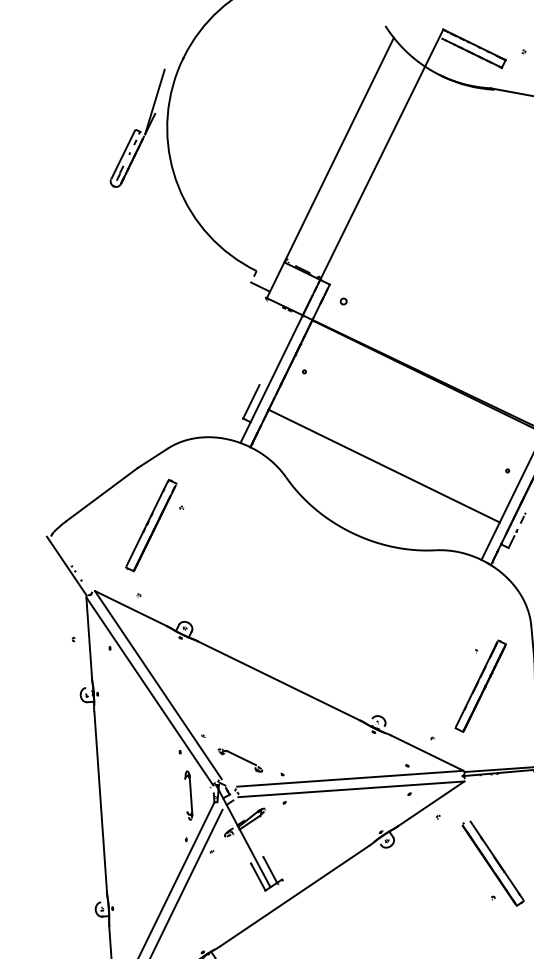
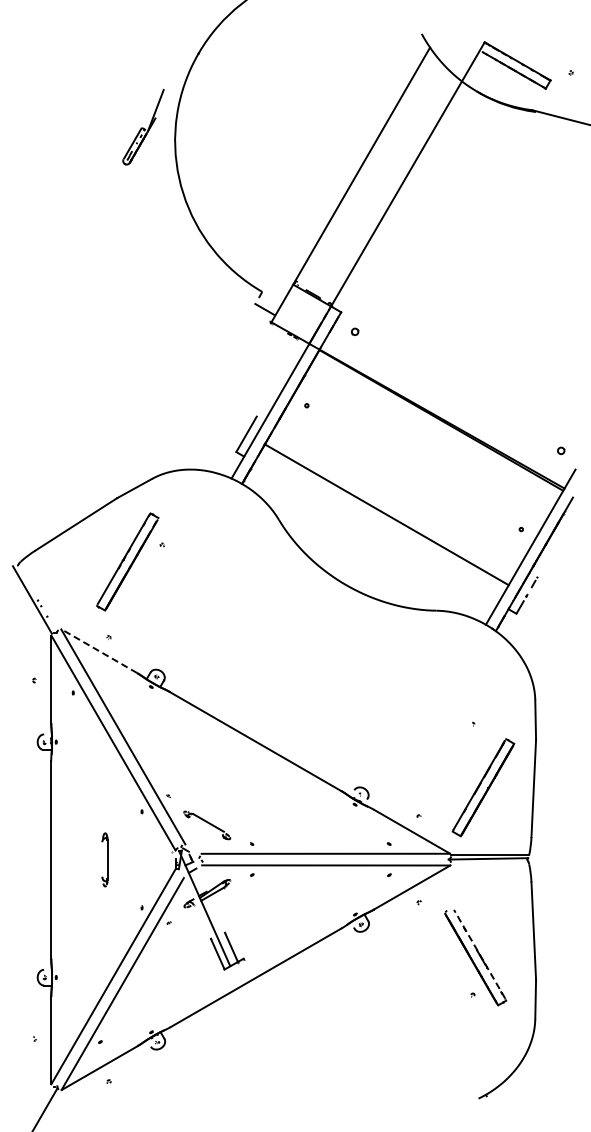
part: (137, 128) -> (143, 127), size x0.6
line: (131, 608) -> (99, 651), solid -> dashed
part: (480, 686) -> (483, 787), moved
part: (188, 795) -> (104, 859), moved
line: (496, 859) -> (479, 953), solid -> dashed

